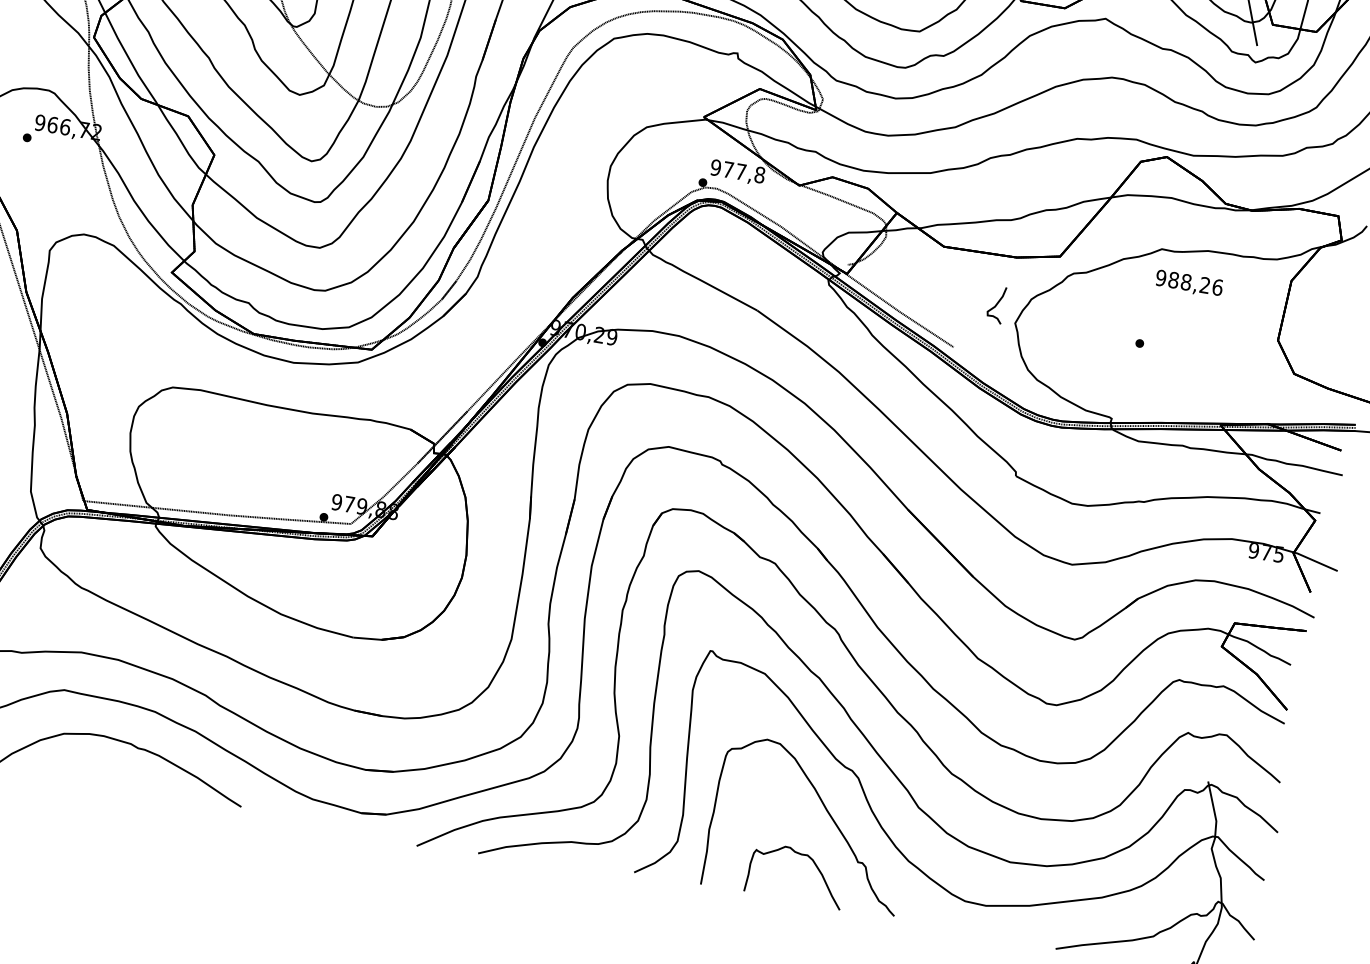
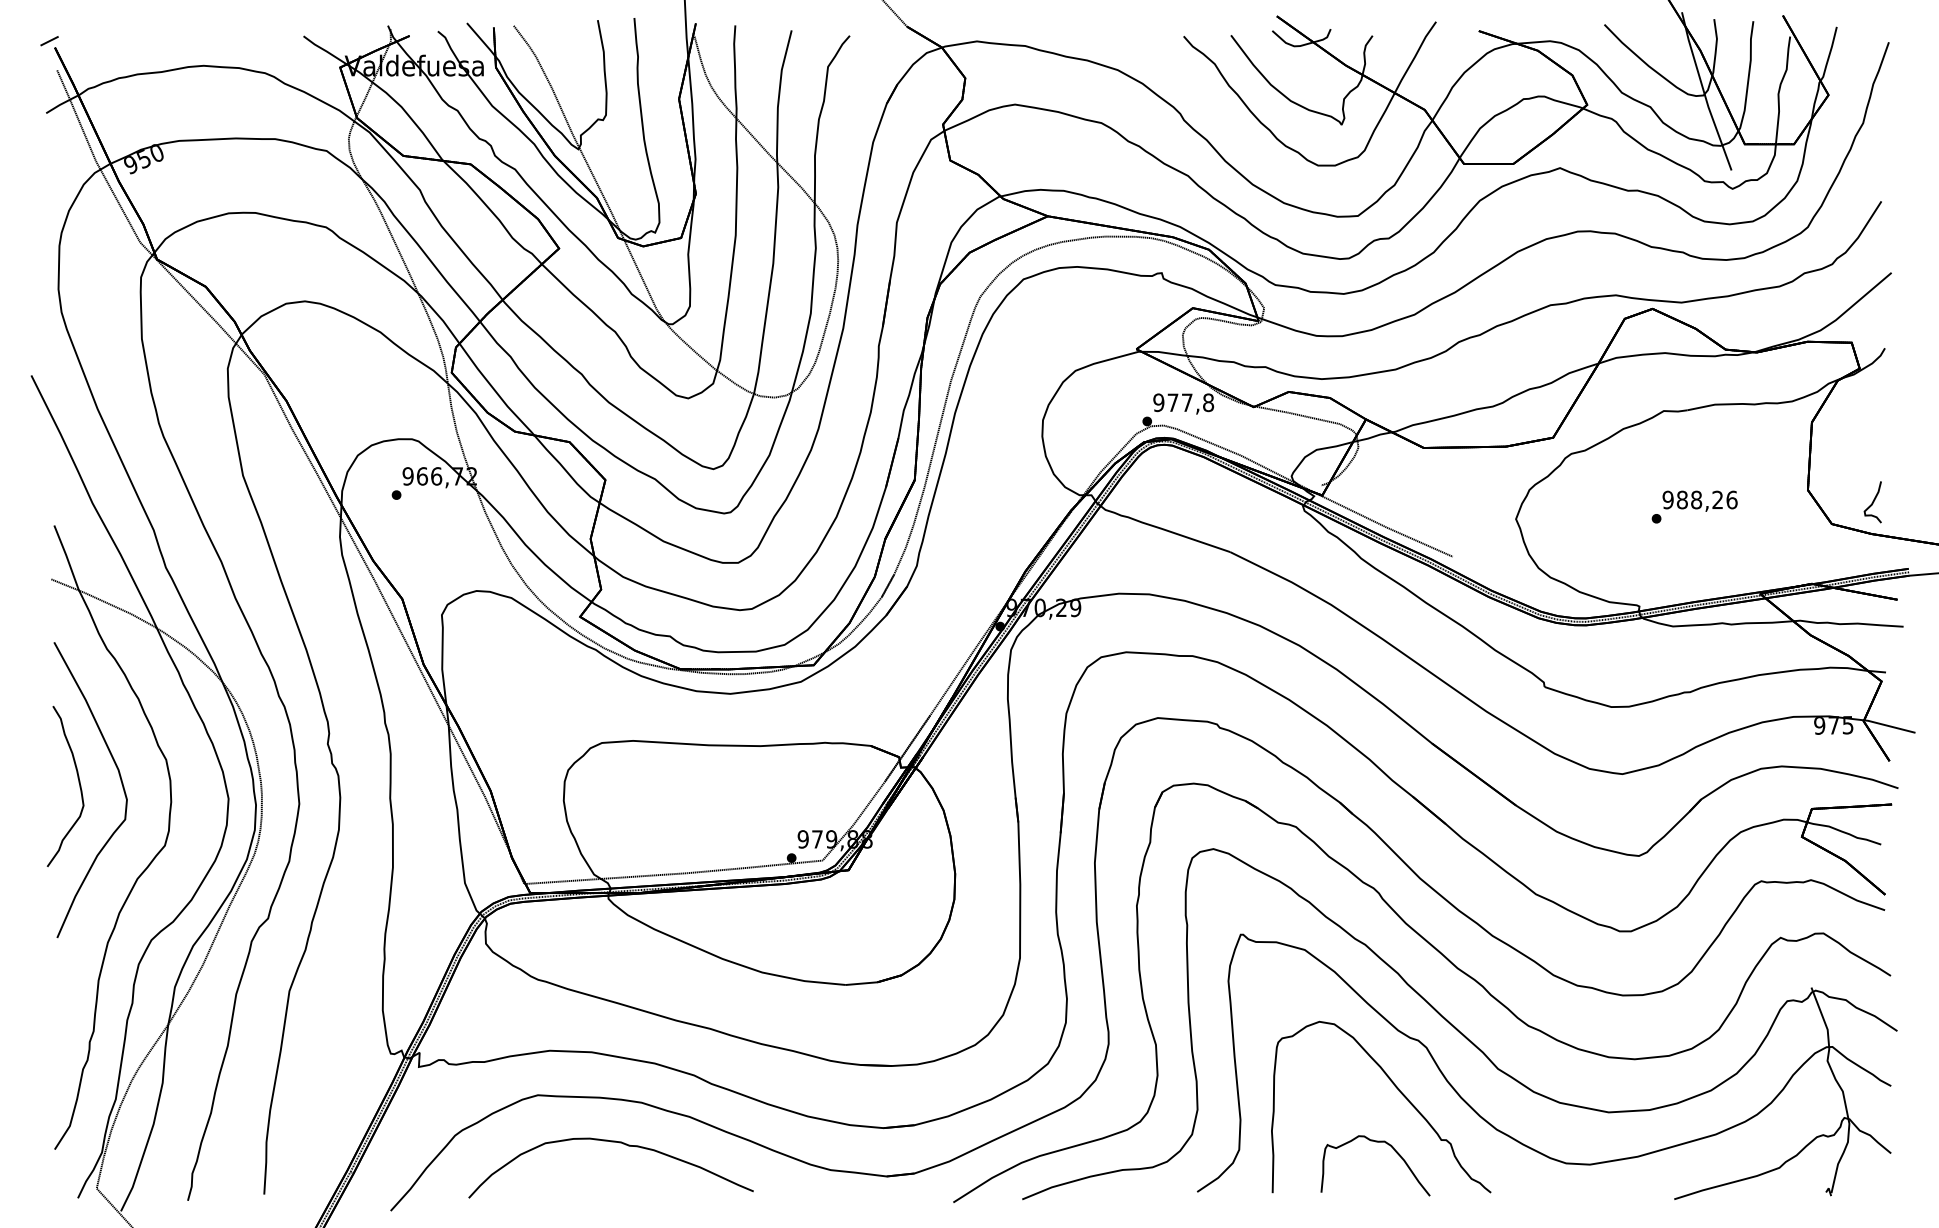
text: (1188, 283) -> (1699, 500), moved
curve: (995, 304) -> (1872, 502), moved

